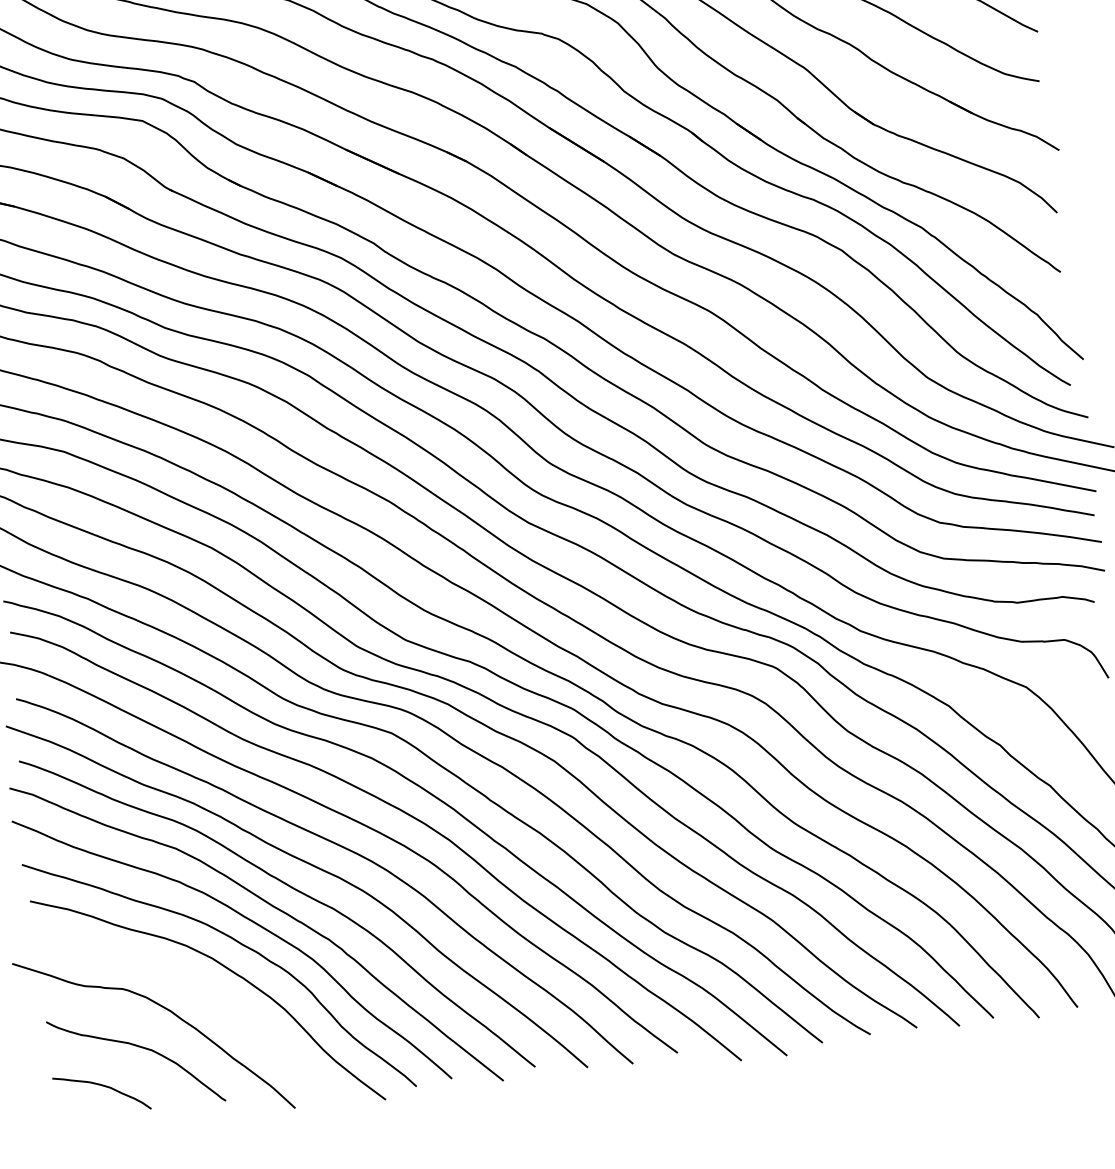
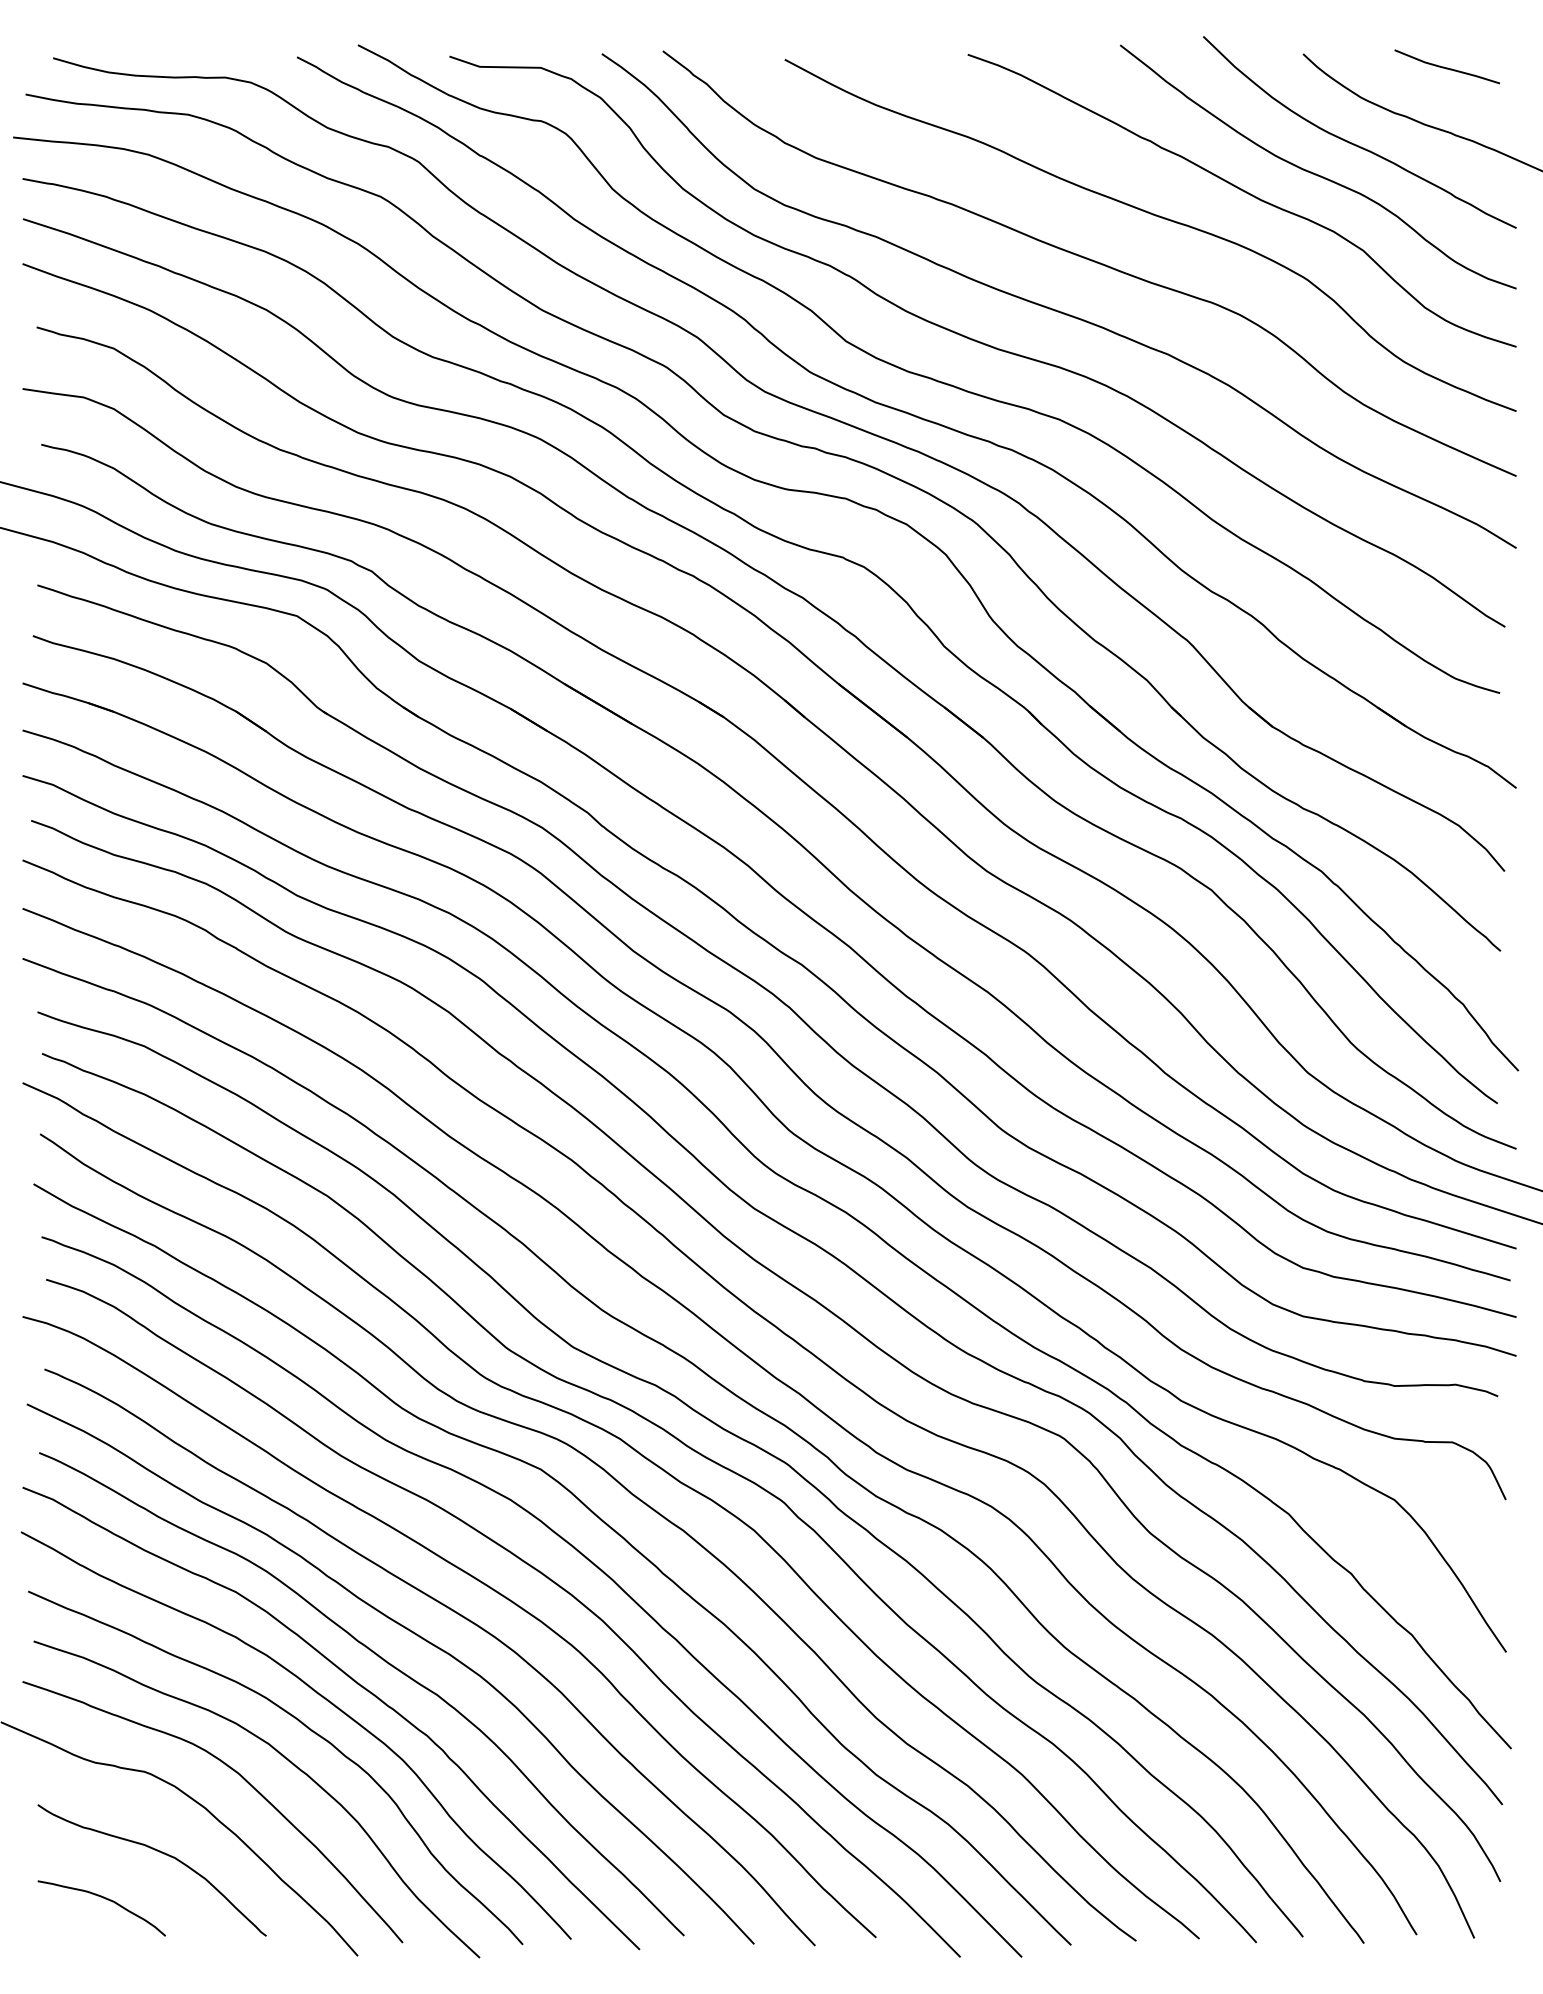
curve: (197, 987) -> (244, 1780), added

